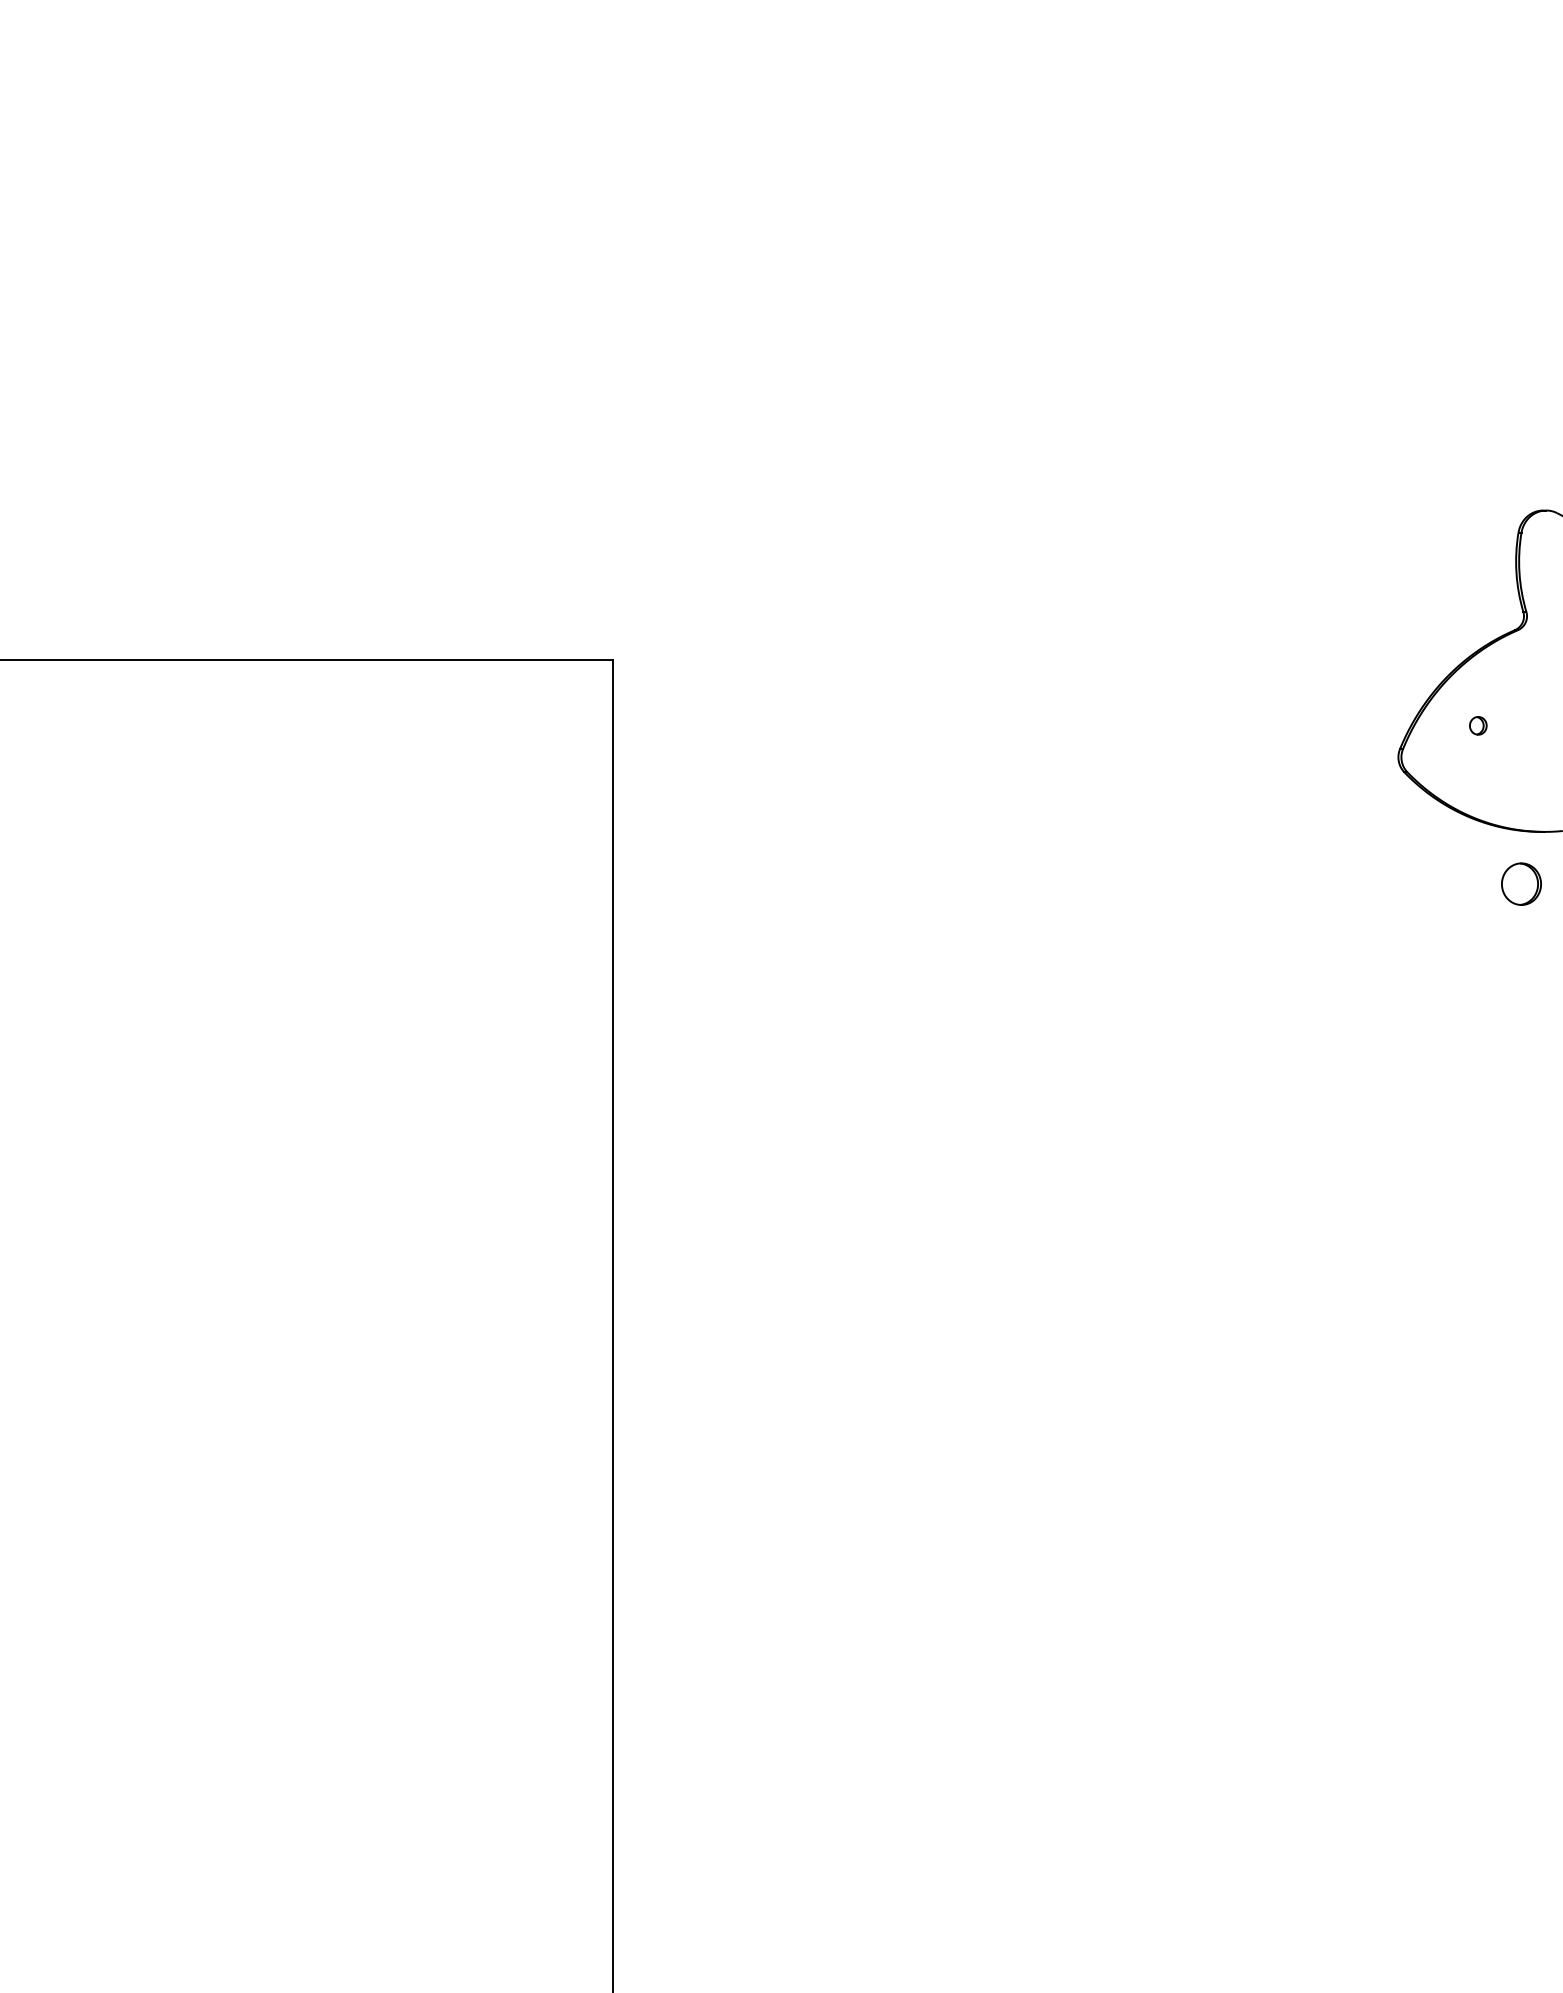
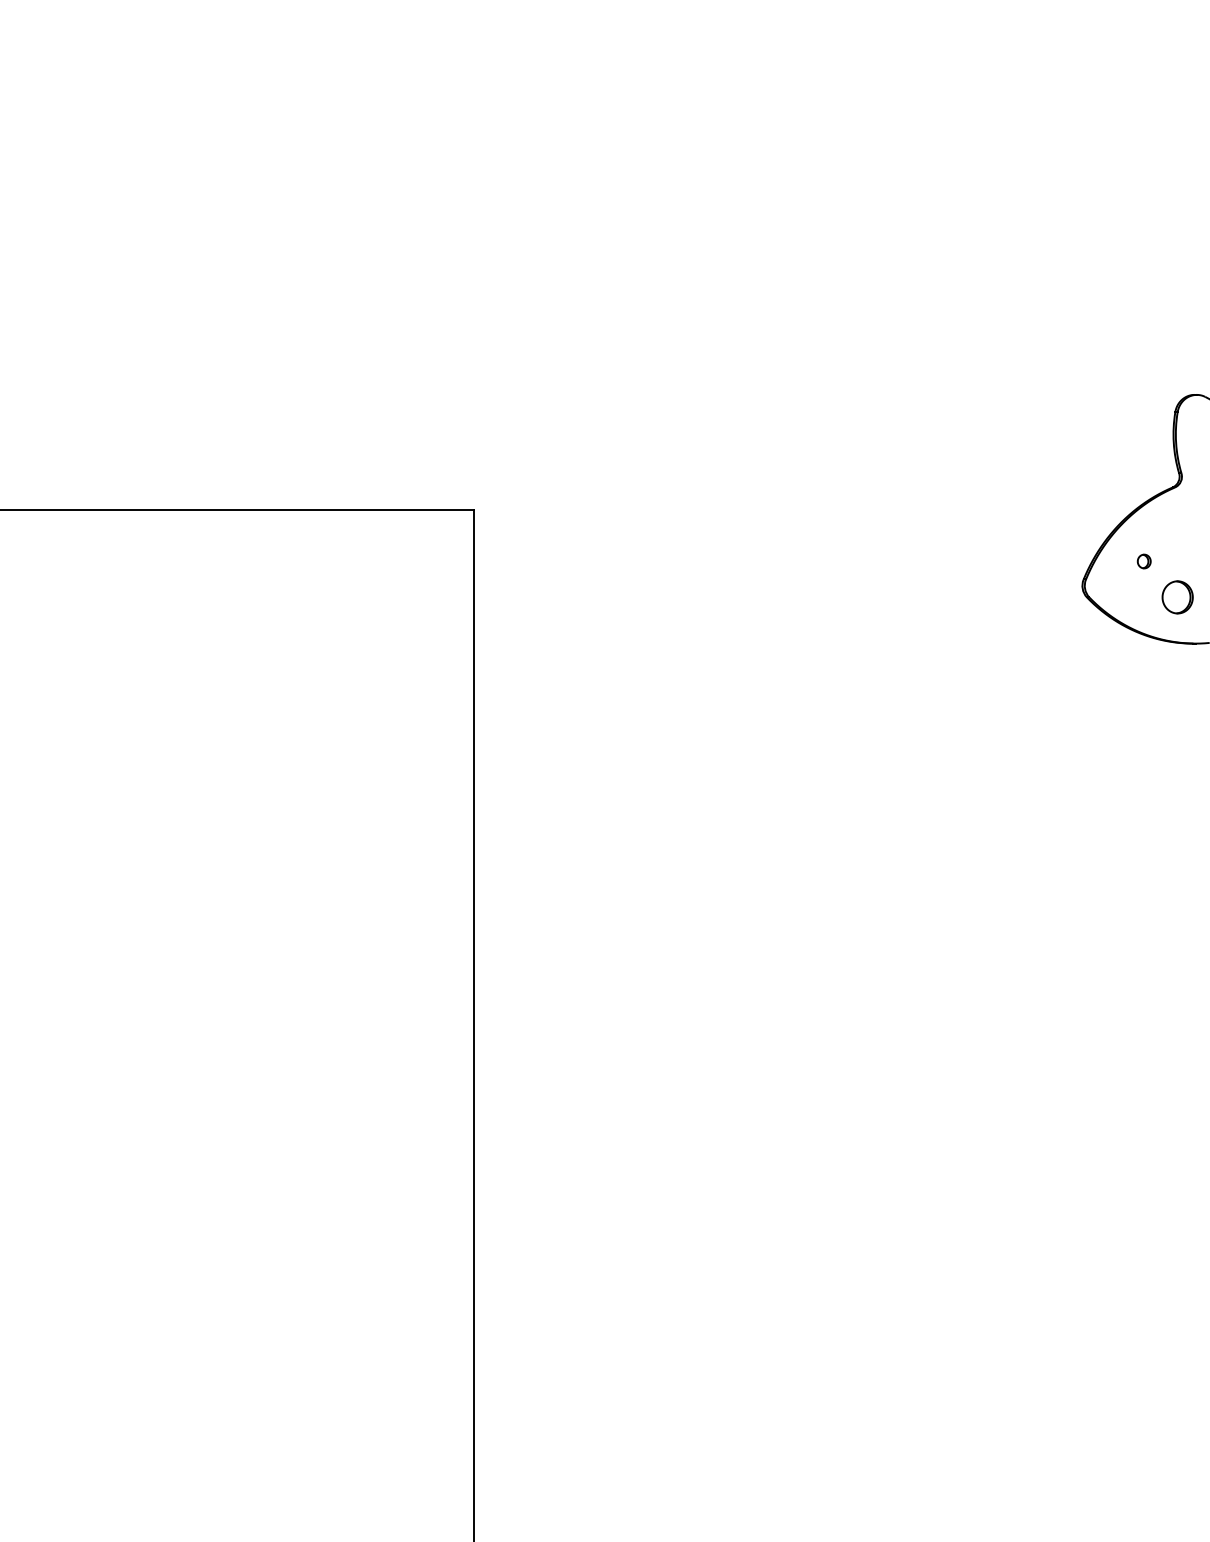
part: (1521, 883) -> (1177, 596), moved

